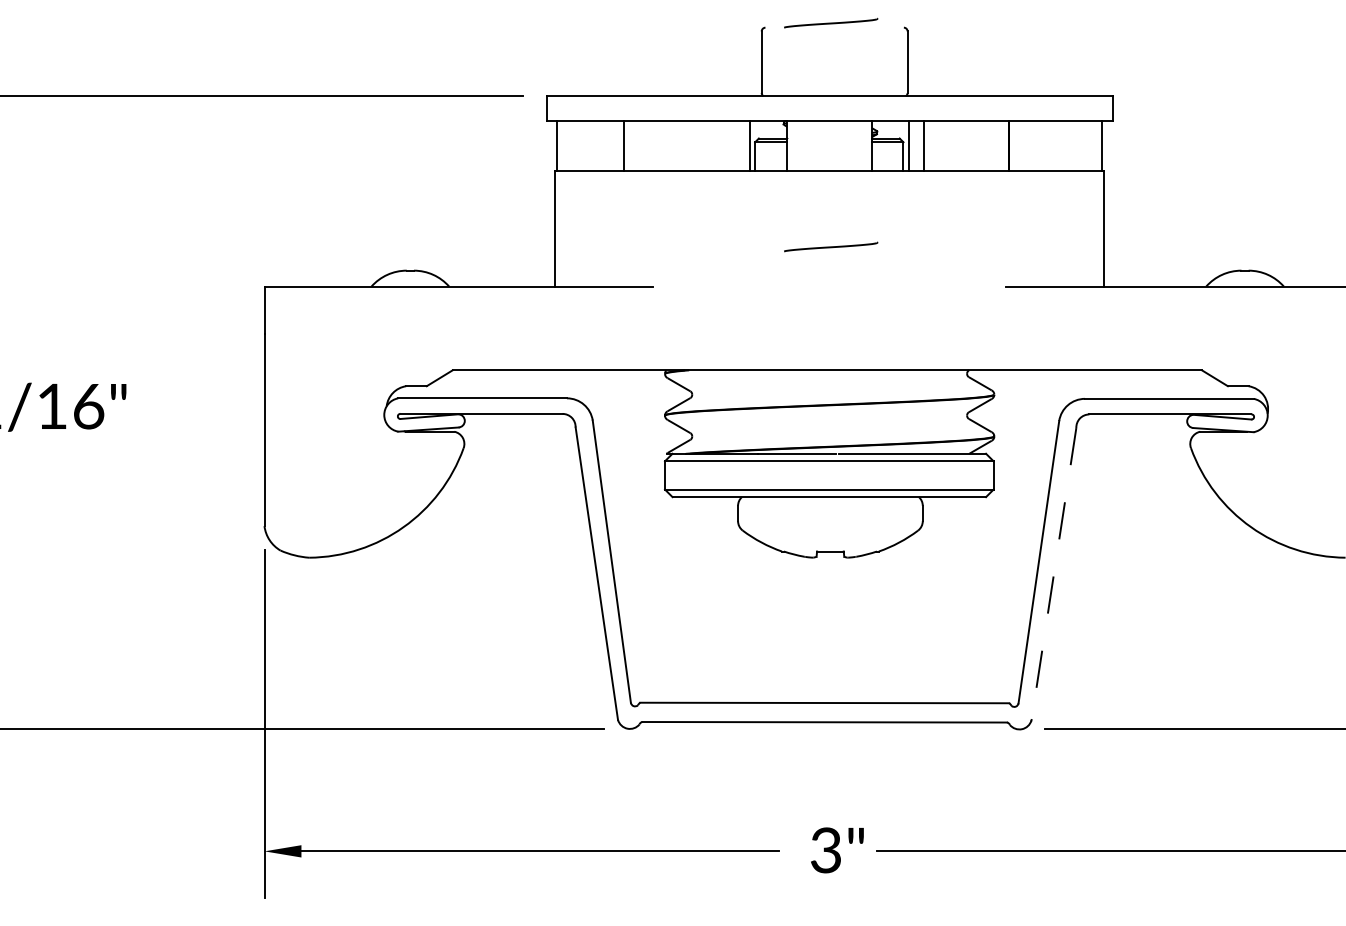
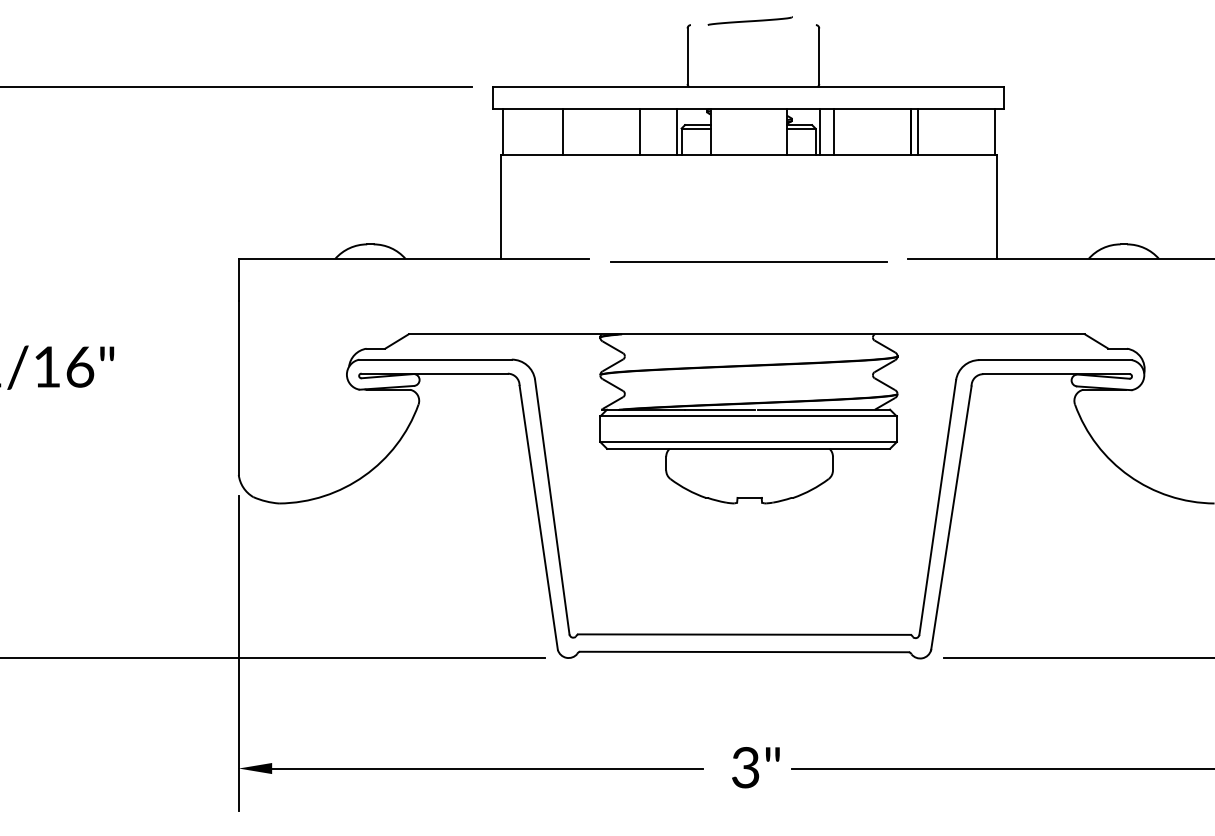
line: (708, 145) -> (639, 131), added
line: (1017, 145) -> (918, 131), added
line: (830, 246) -> (749, 222), removed
line: (829, 290) -> (748, 262), added
line: (1054, 574) -> (951, 518), dashed -> solid

